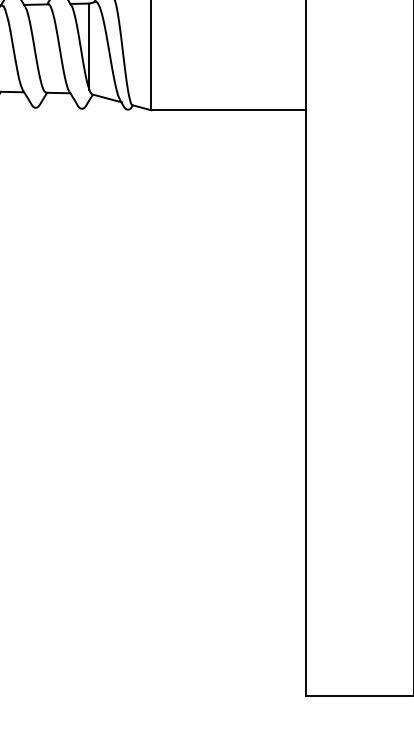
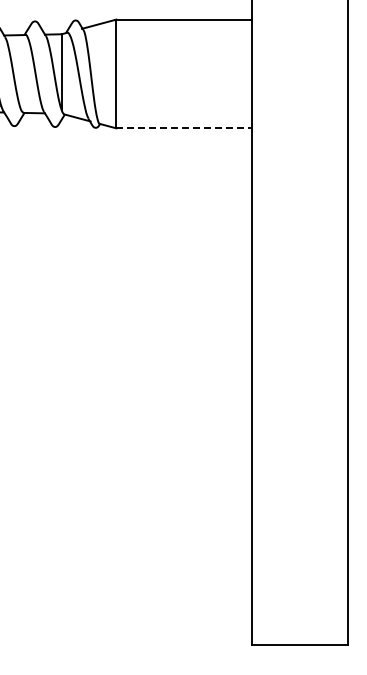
line: (228, 110) -> (184, 128), solid -> dashed

